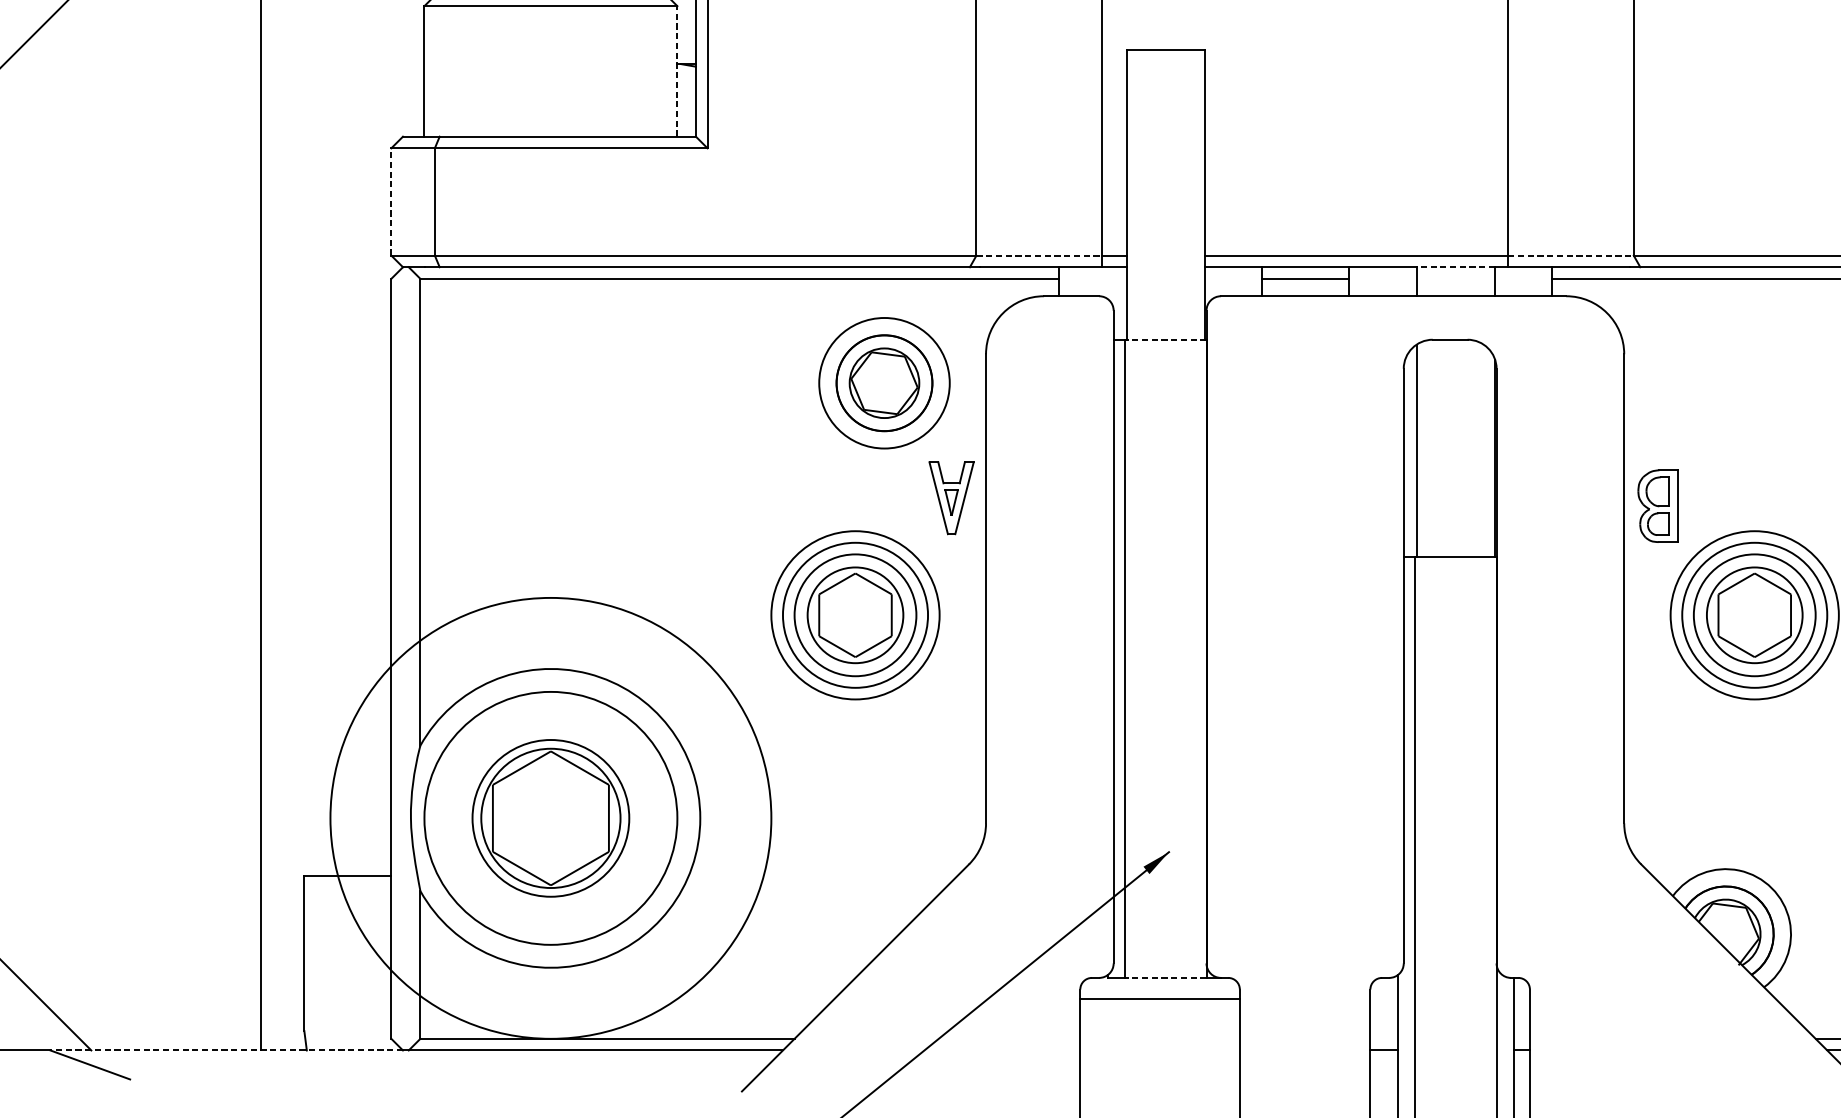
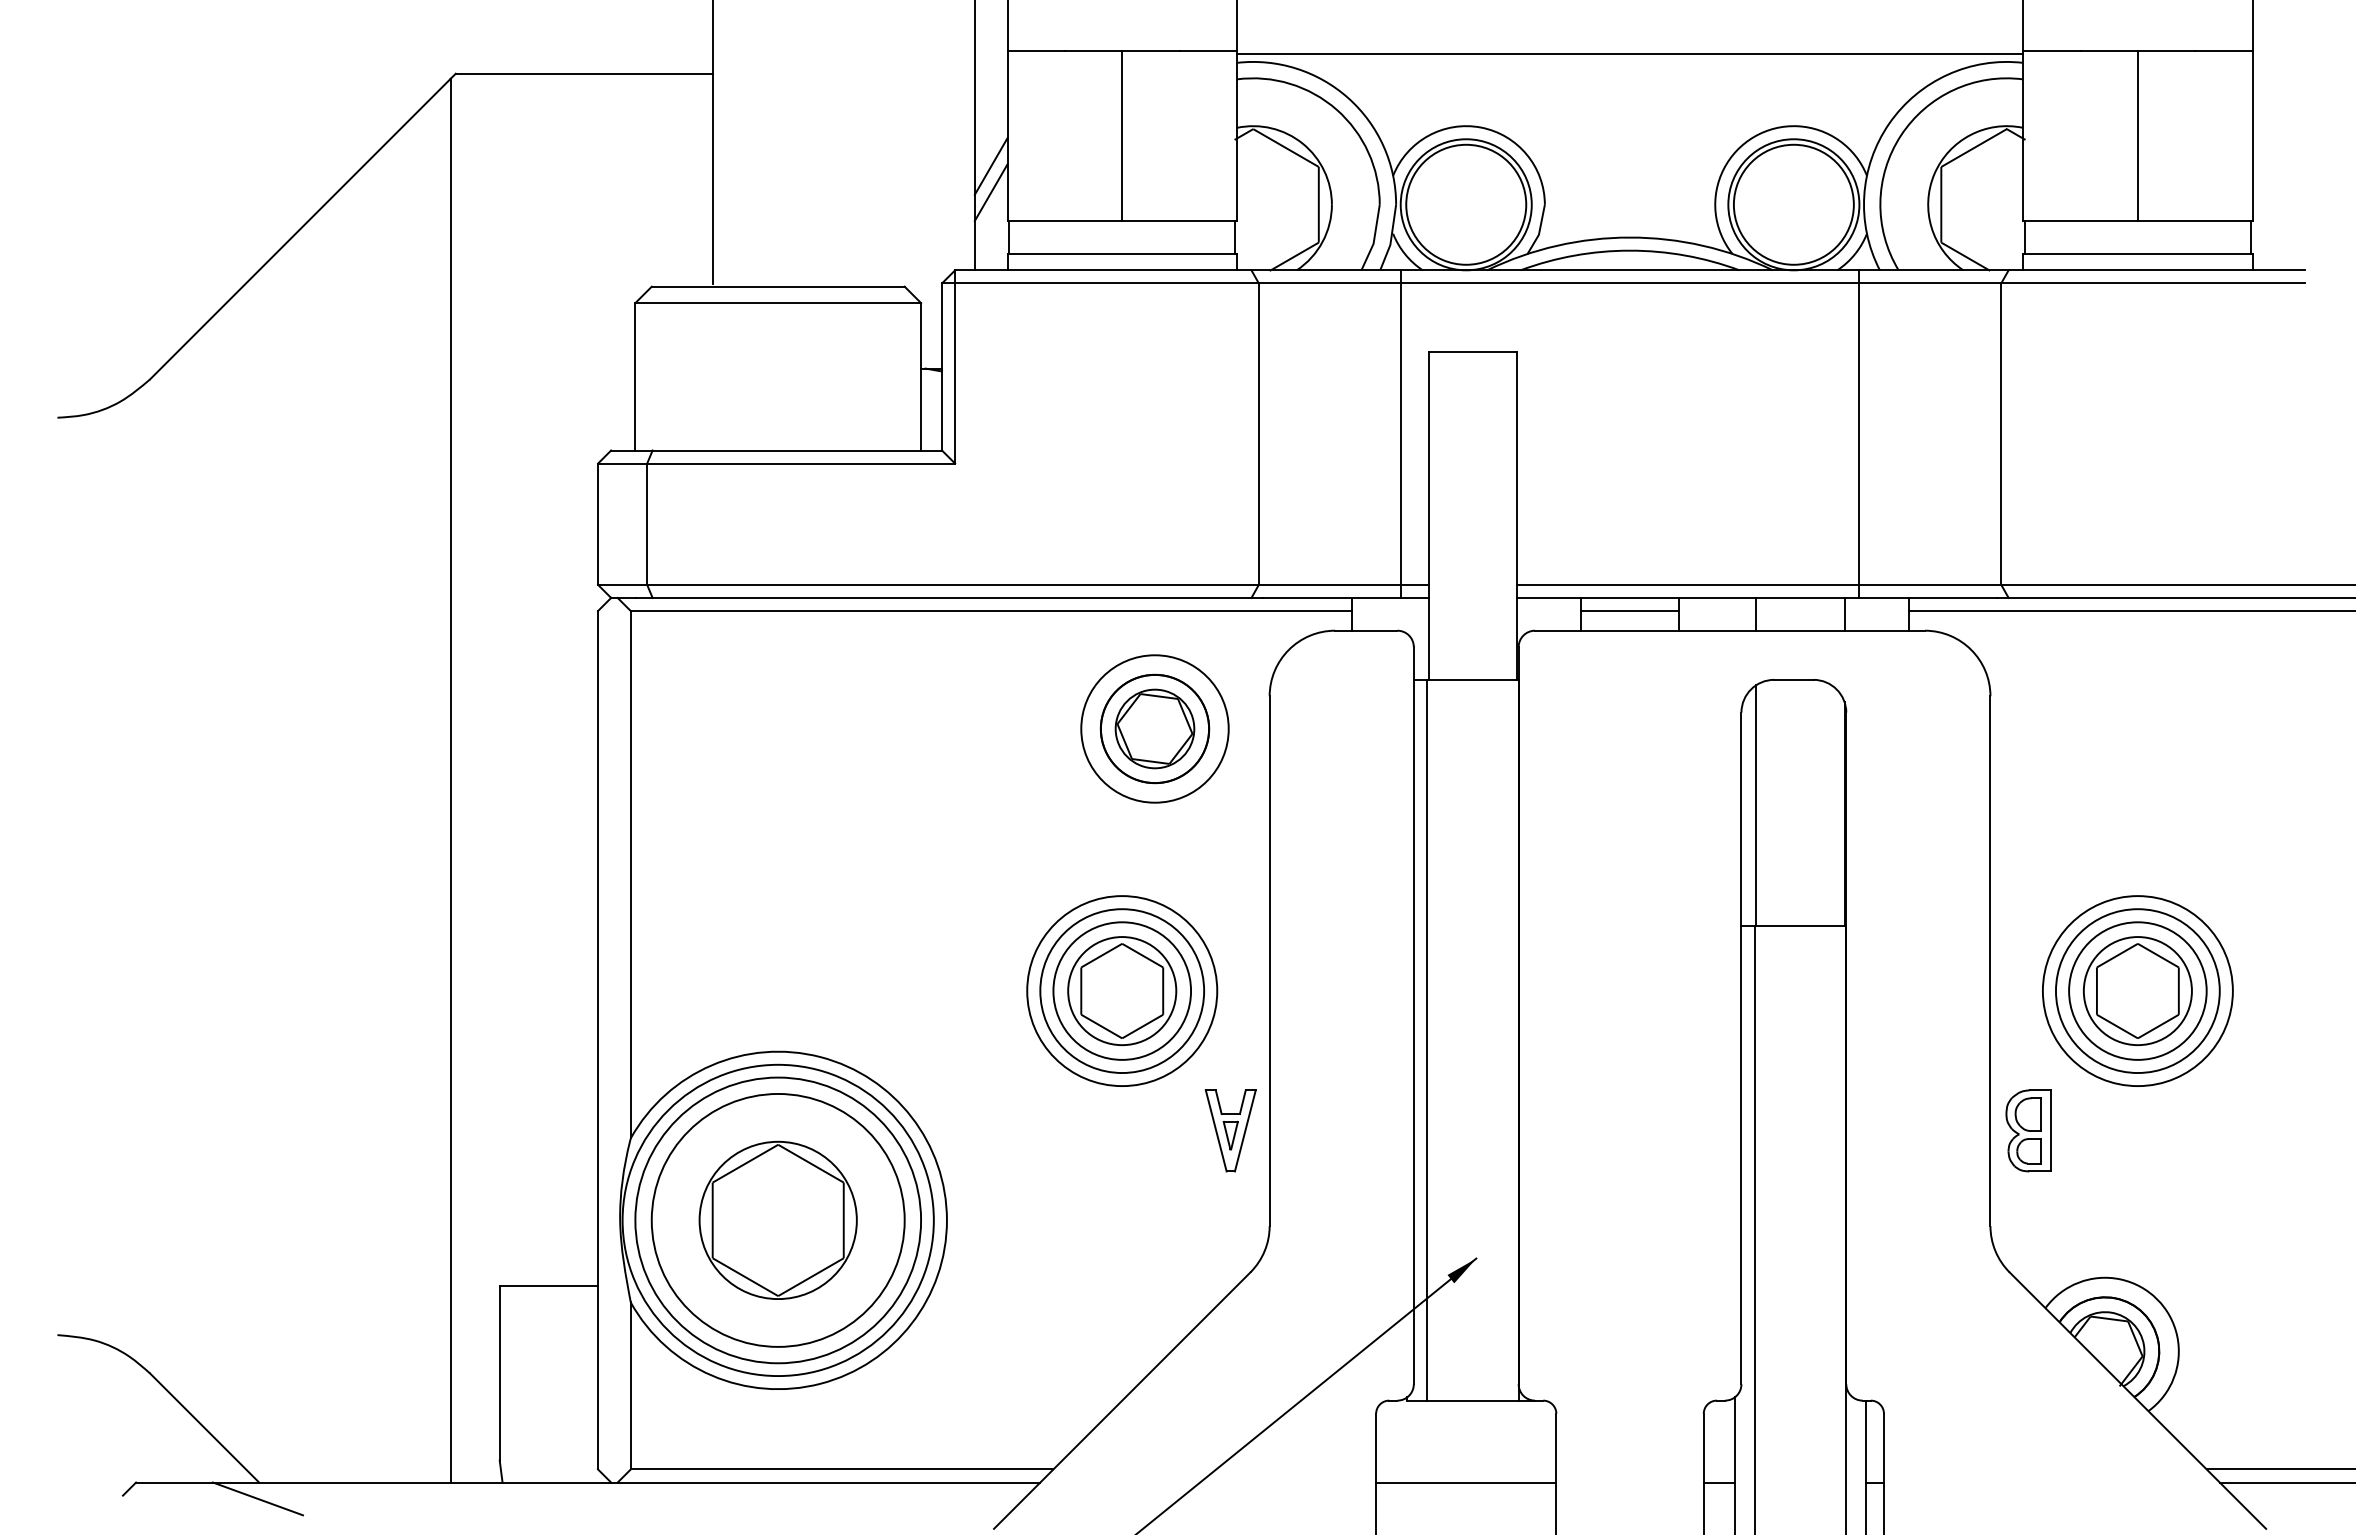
line: (677, 71) -> (921, 376), dashed -> solid
line: (391, 202) -> (598, 524), dashed -> solid
line: (1039, 255) -> (1329, 584), dashed -> solid
line: (1571, 255) -> (1930, 584), dashed -> solid
line: (1455, 266) -> (1799, 597), dashed -> solid
line: (1165, 339) -> (1472, 679), dashed -> solid
part: (951, 497) -> (1230, 1130), moved
part: (1657, 505) -> (2028, 1130), moved
circle: (550, 817) -> (777, 1219), size x1.43
circle: (550, 818) -> (777, 1220), size x0.62
line: (1165, 977) -> (1472, 1400), dashed -> solid
line: (1160, 999) -> (1466, 1482), moved
line: (226, 1050) -> (411, 1482), dashed -> solid

